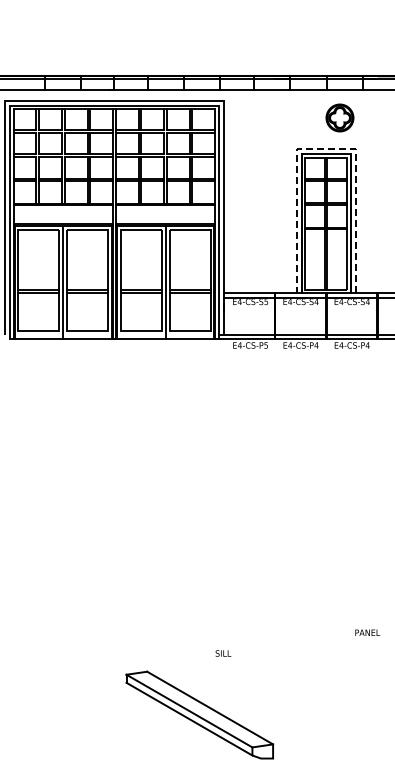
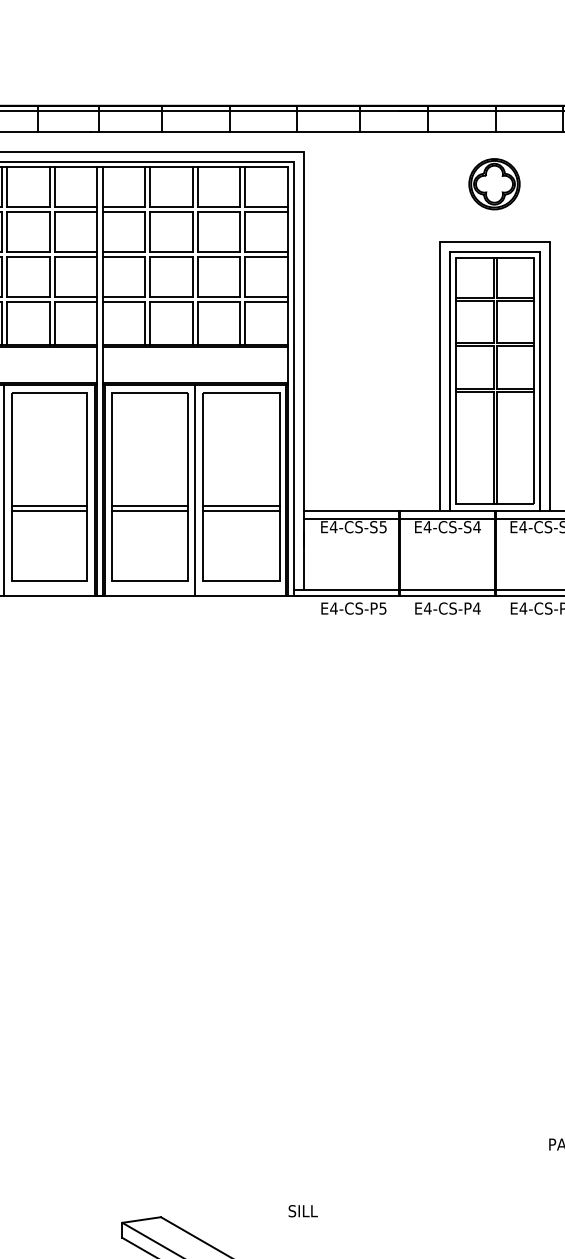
part: (339, 117) -> (493, 183), moved
line: (326, 148) -> (495, 241), dashed -> solid
text: (223, 653) -> (303, 1211), moved

